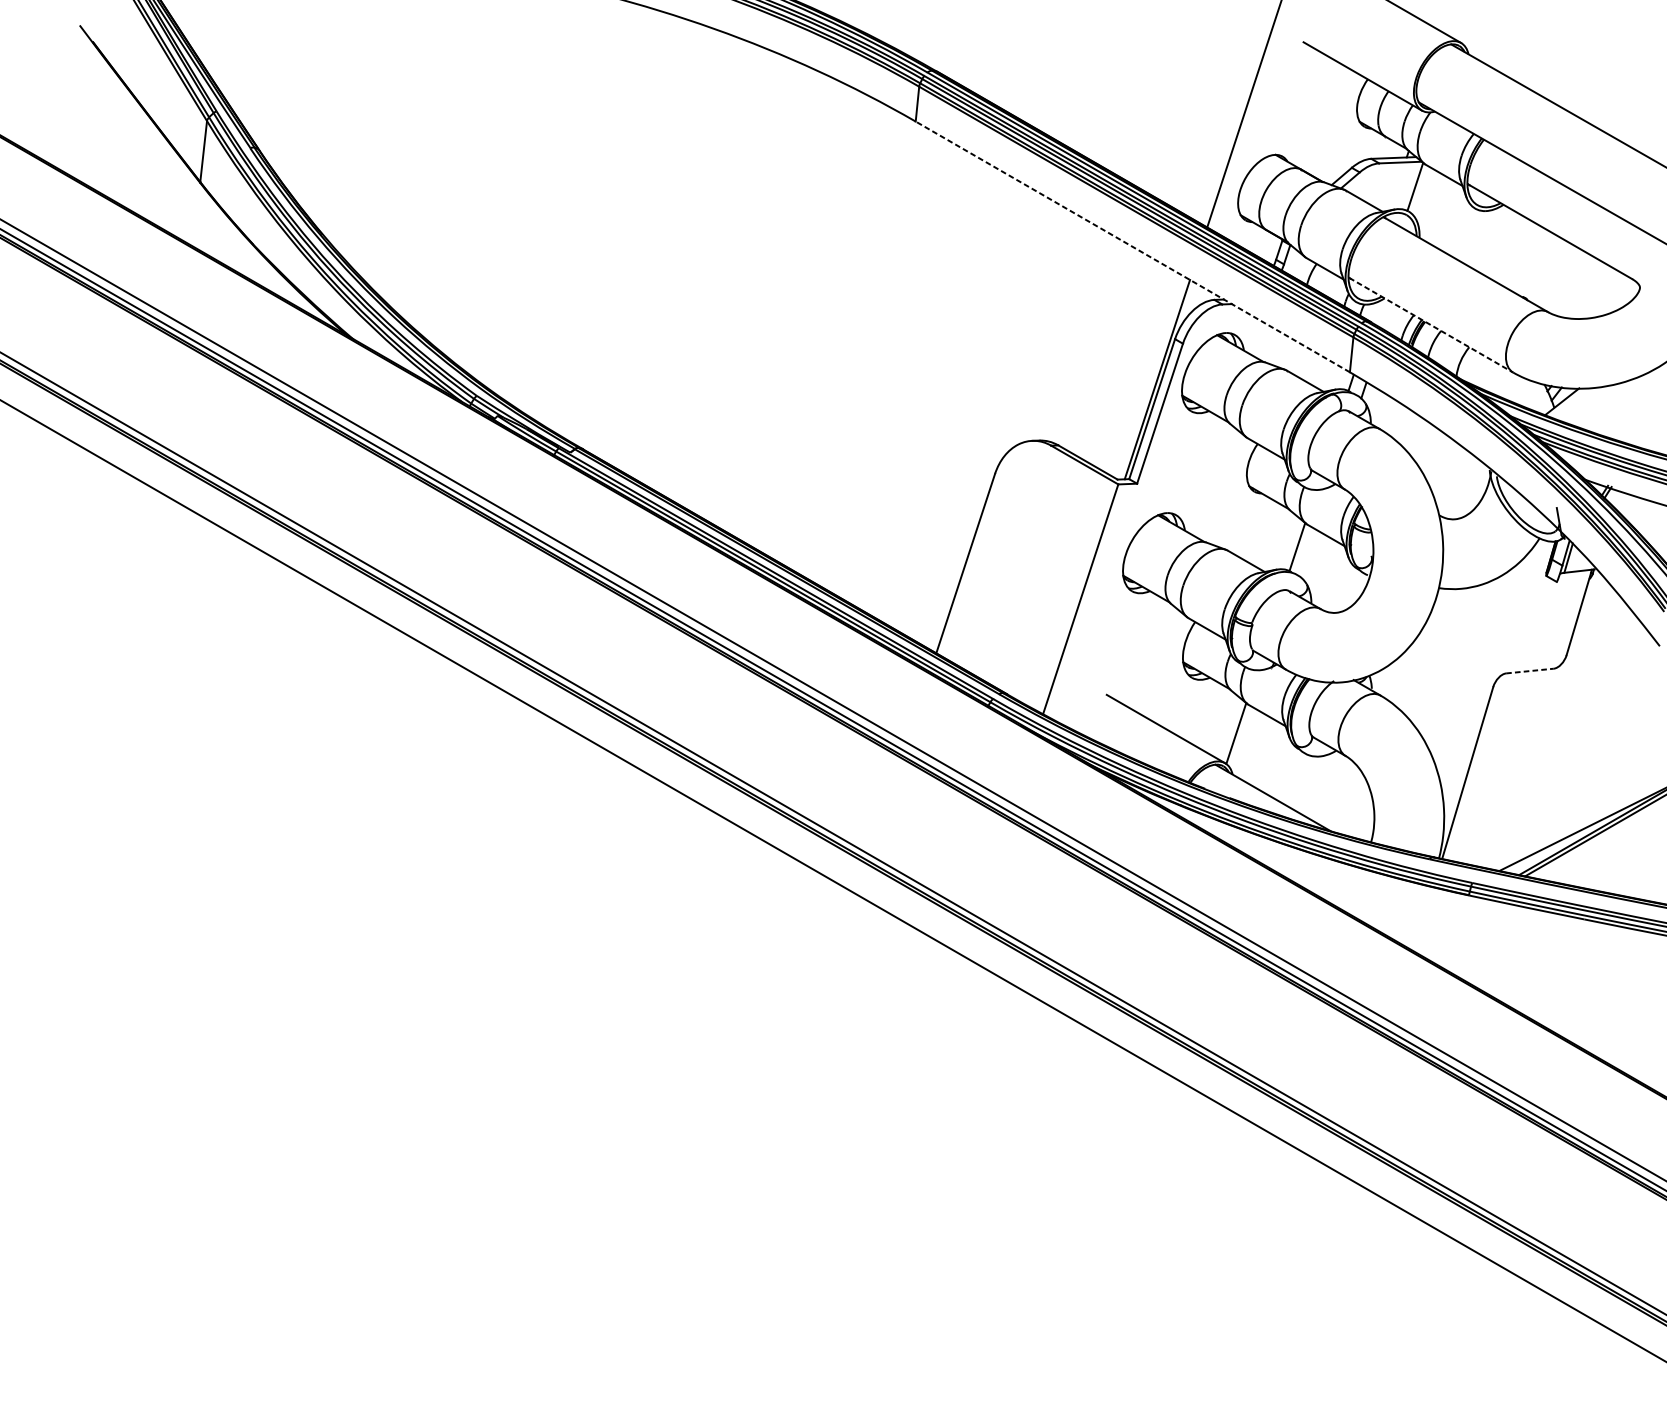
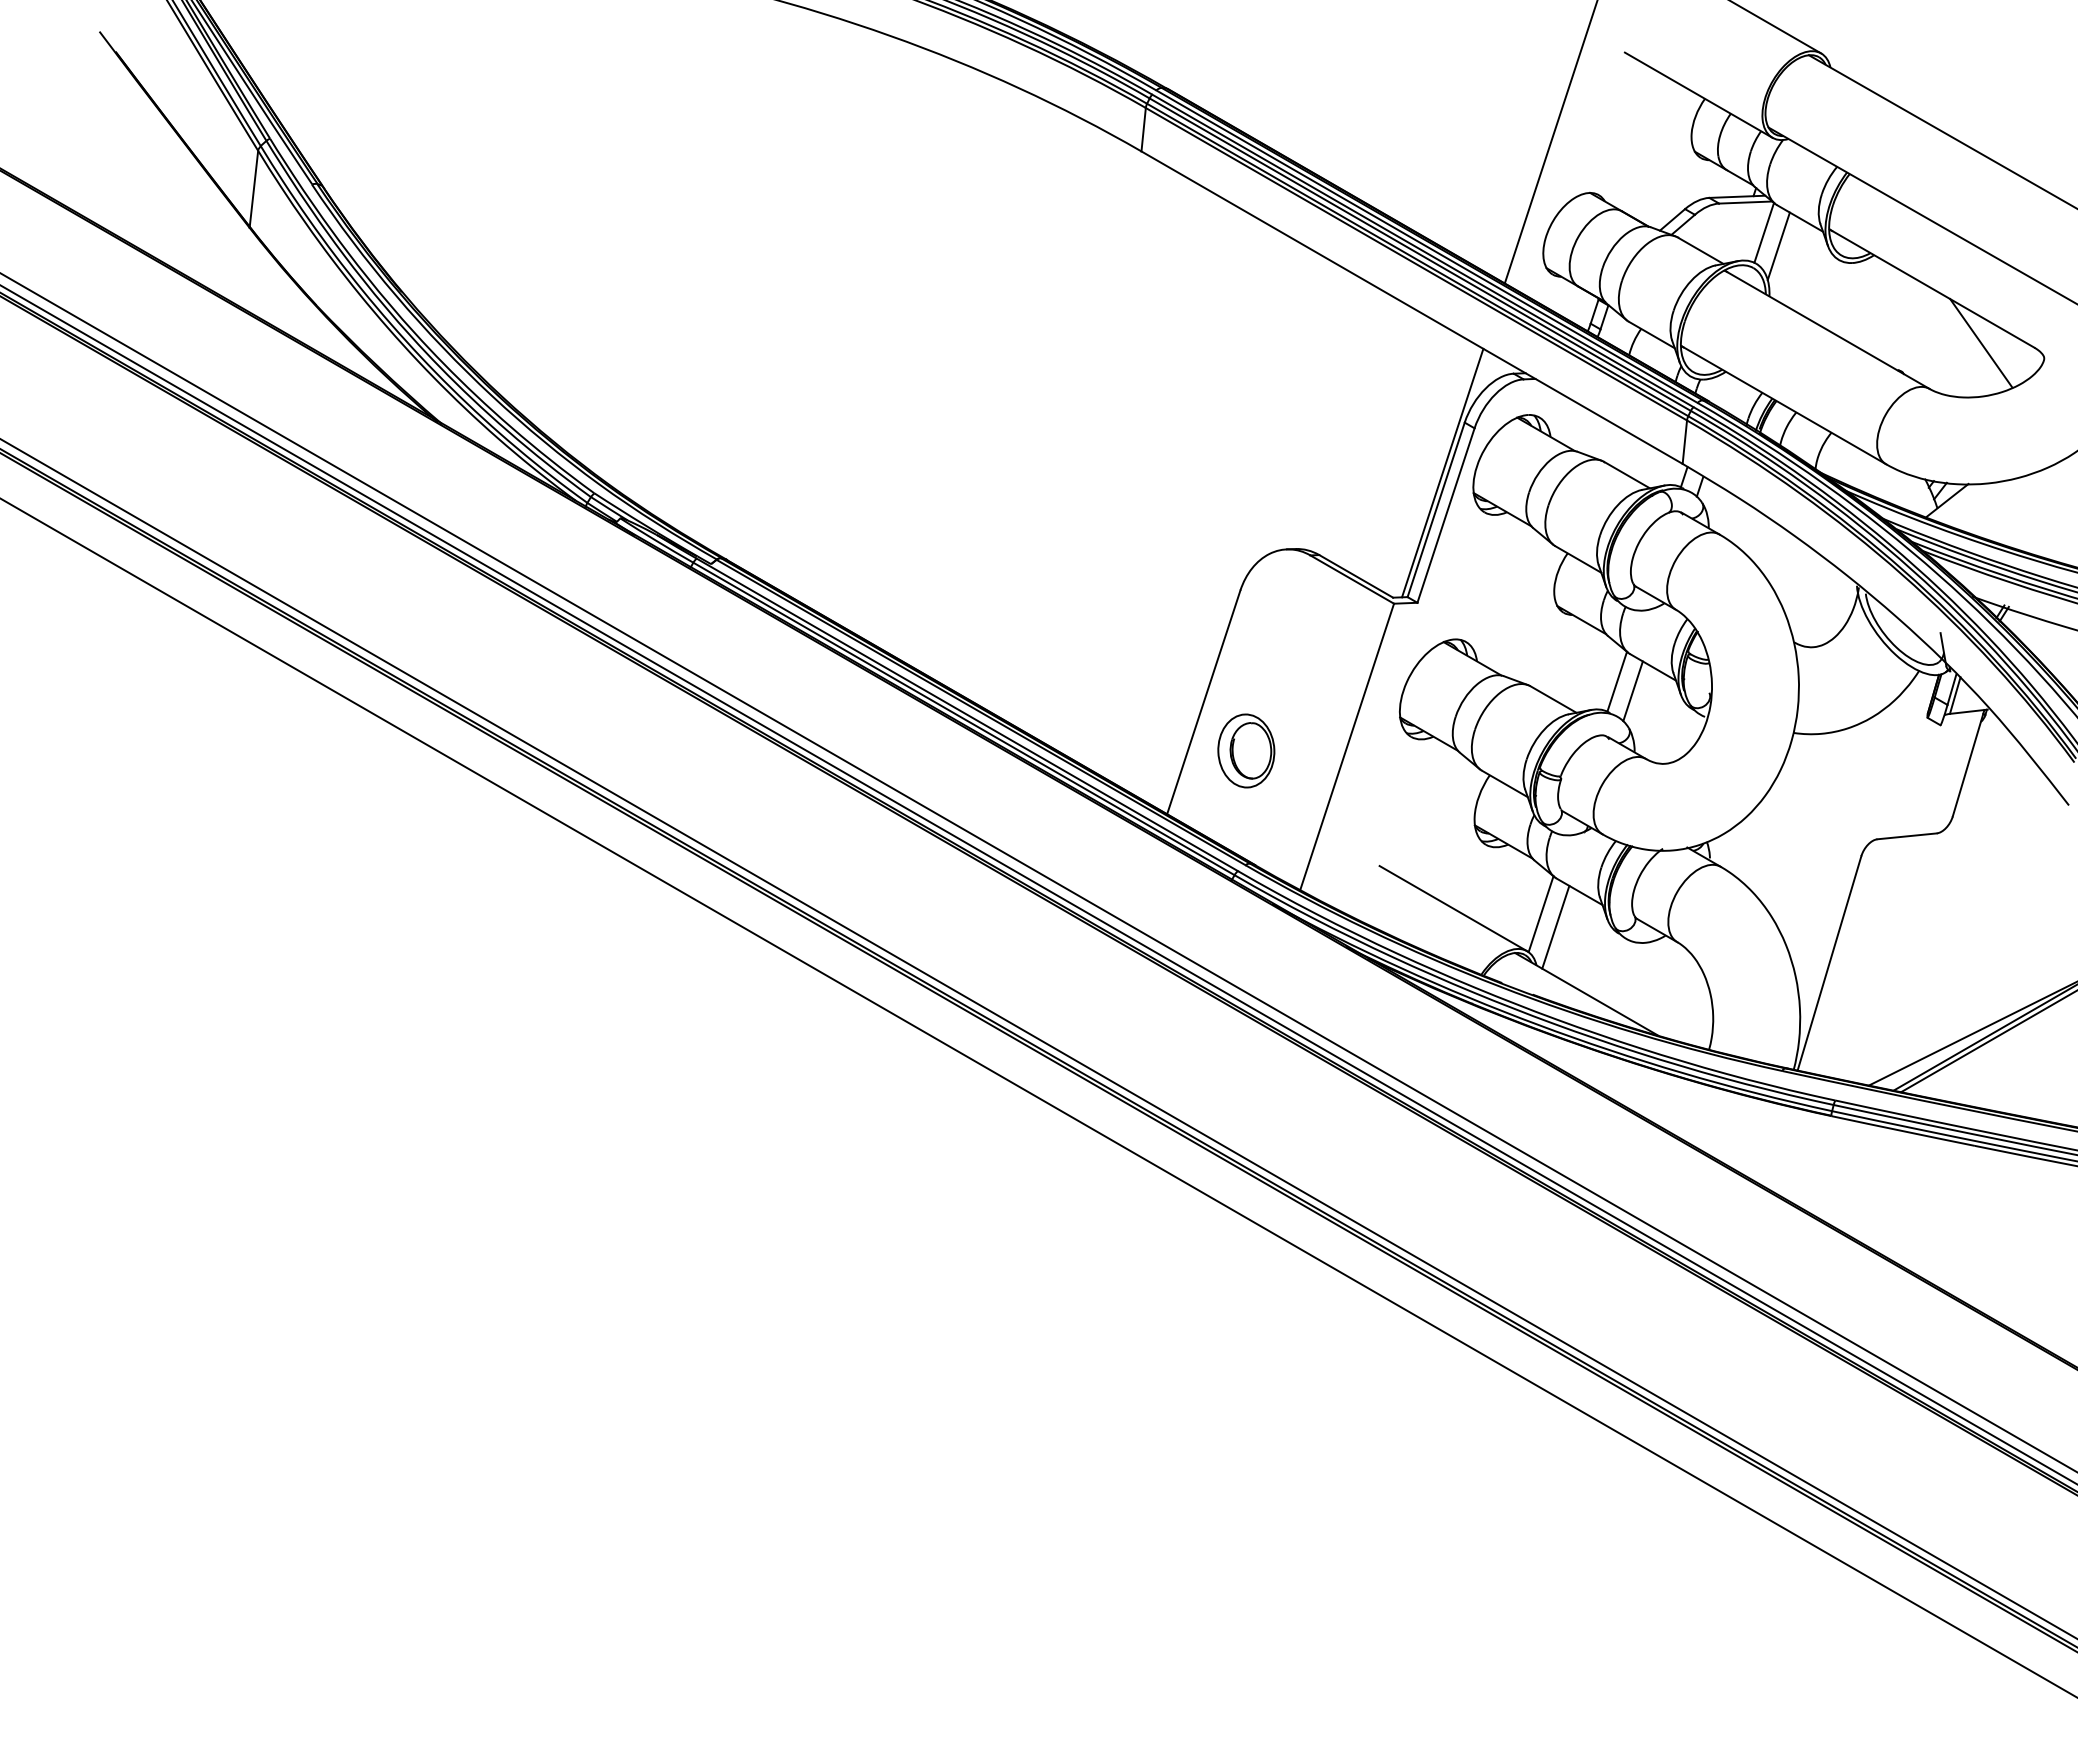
line: (1426, 197) -> (1778, 246), added
line: (1132, 246) -> (1411, 307), dashed -> solid
line: (1589, 275) -> (1981, 343), added
line: (1431, 325) -> (1784, 405), dashed -> solid
line: (1309, 554) -> (1632, 691), added
part: (999, 602) -> (1246, 750), added
line: (1530, 671) -> (1907, 836), dashed -> solid
line: (1247, 743) -> (1555, 926), added

